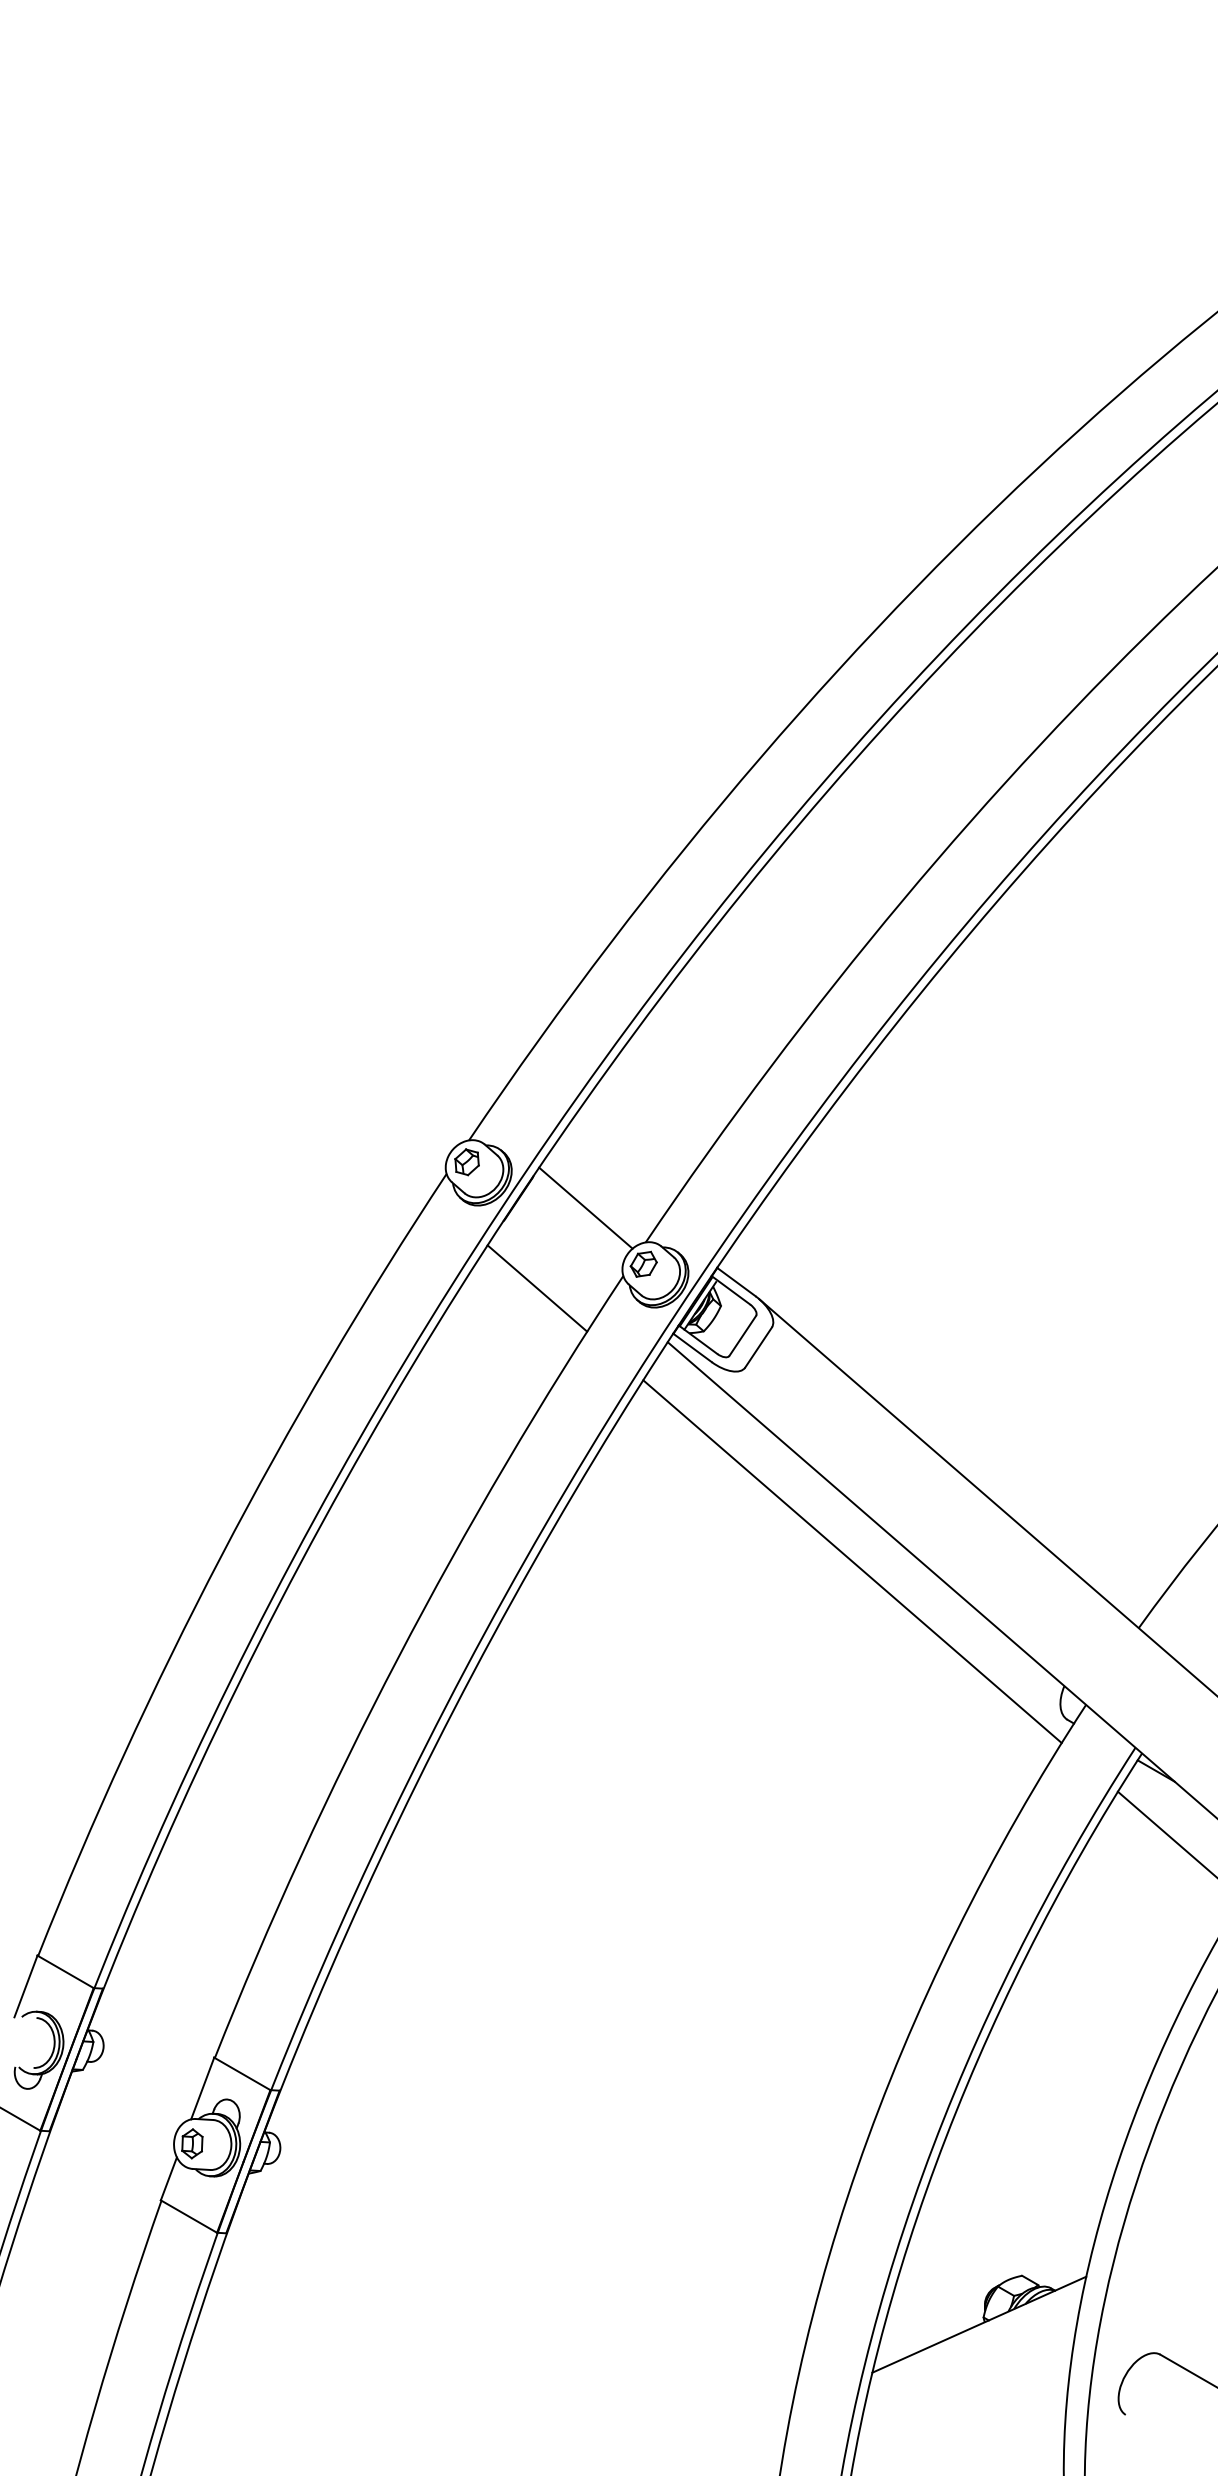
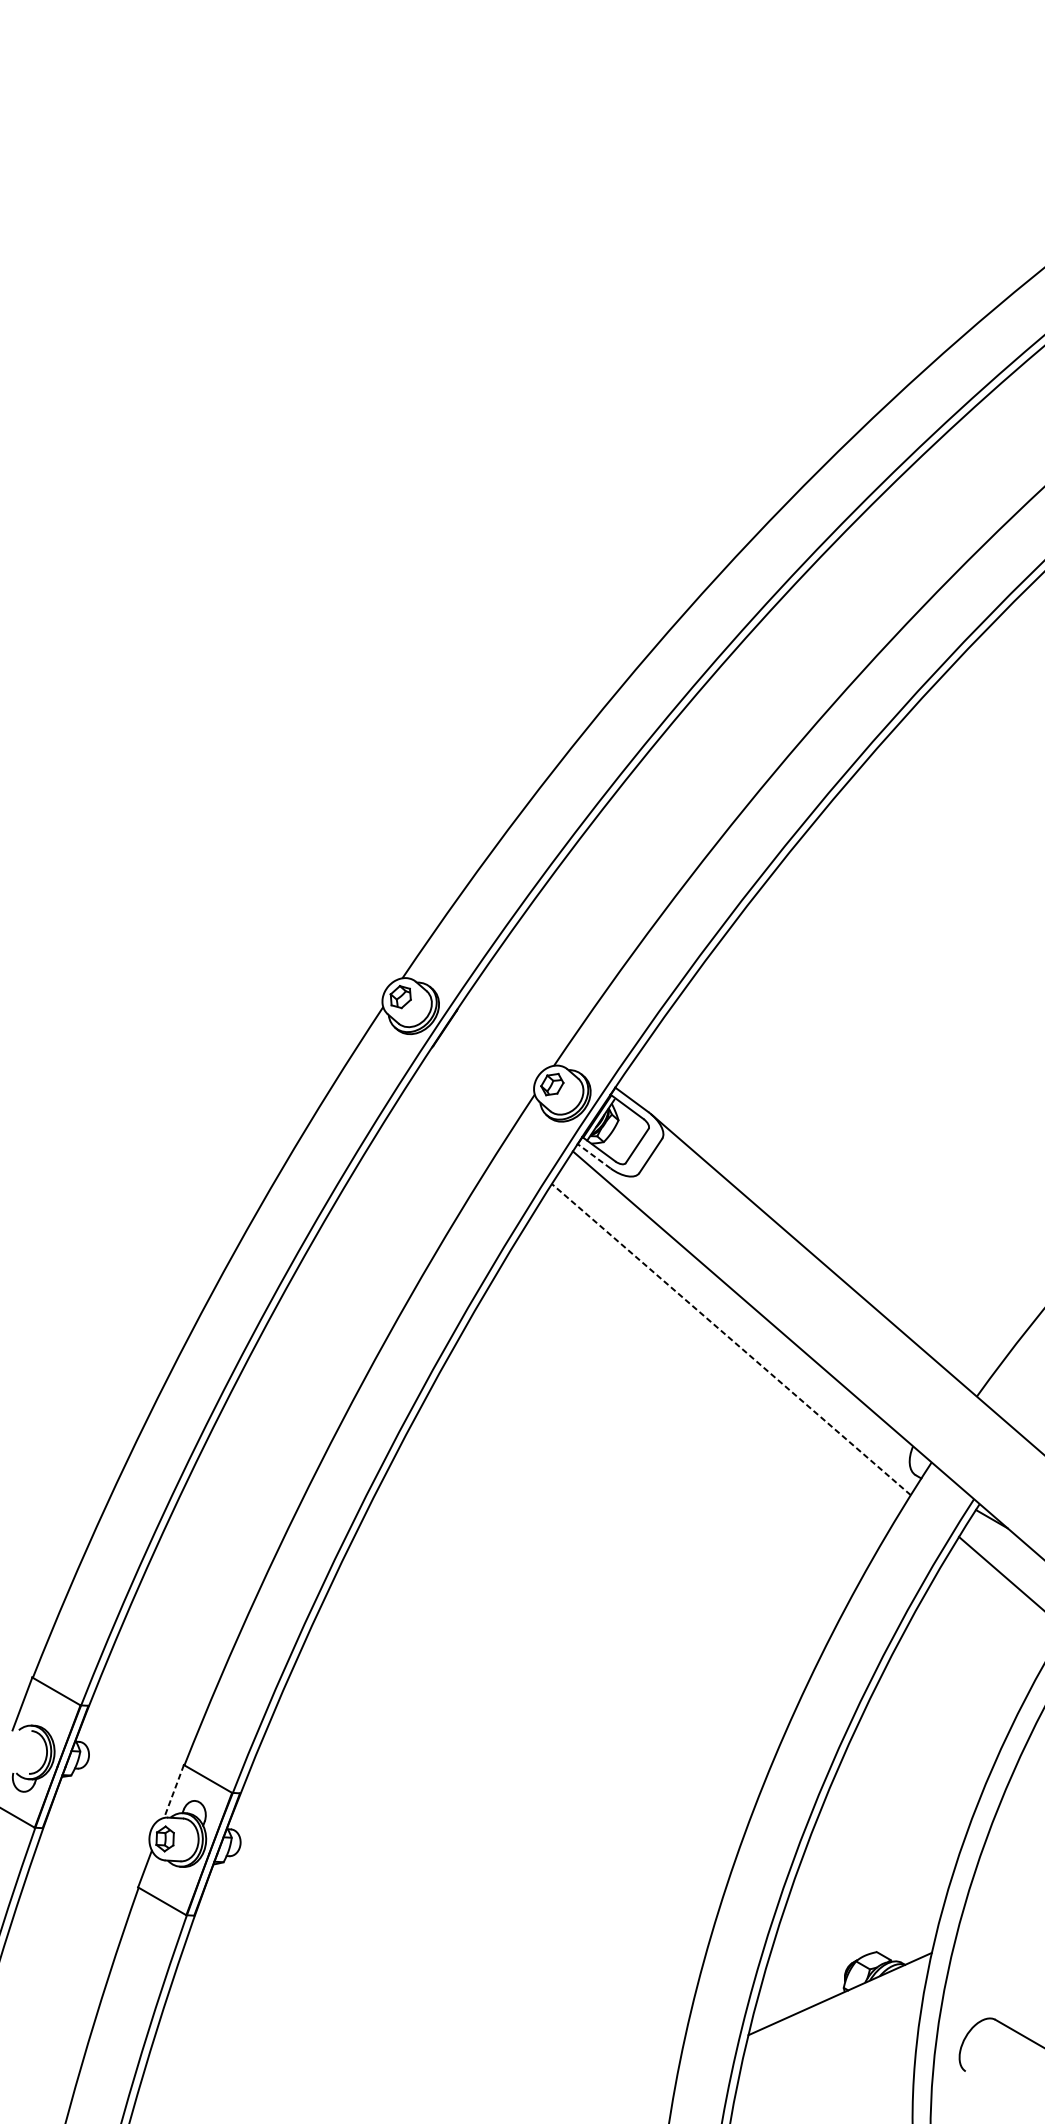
line: (585, 1207) -> (502, 1035), removed
line: (537, 1288) -> (461, 1105), removed
line: (692, 1347) -> (594, 1155), solid -> dashed
line: (852, 1561) -> (731, 1339), solid -> dashed
line: (202, 2088) -> (173, 1791), solid -> dashed

